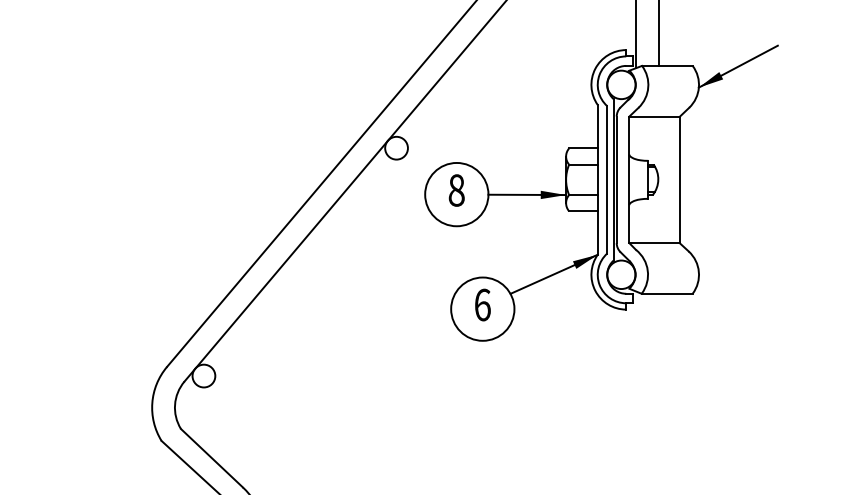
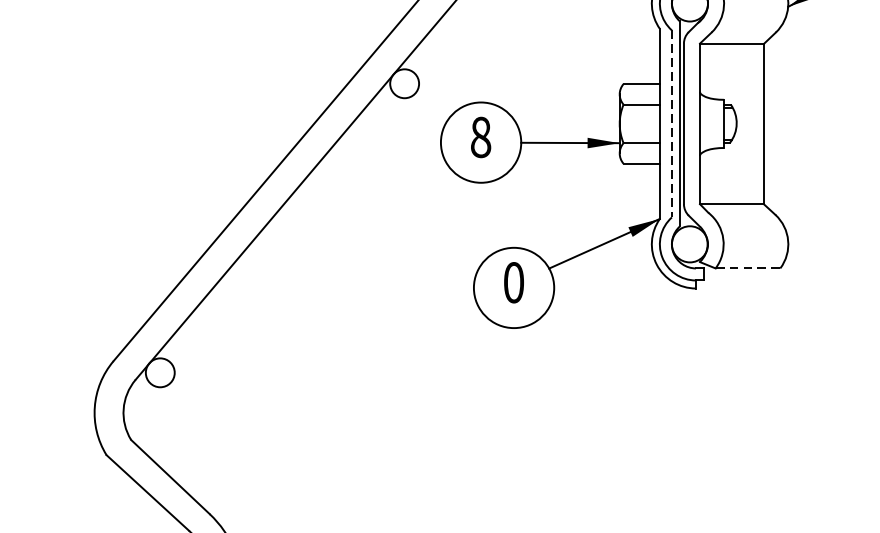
line: (607, 179) -> (672, 123), solid -> dashed
line: (666, 293) -> (747, 268), solid -> dashed
text: (482, 304) -> (513, 282), 6 -> 0

